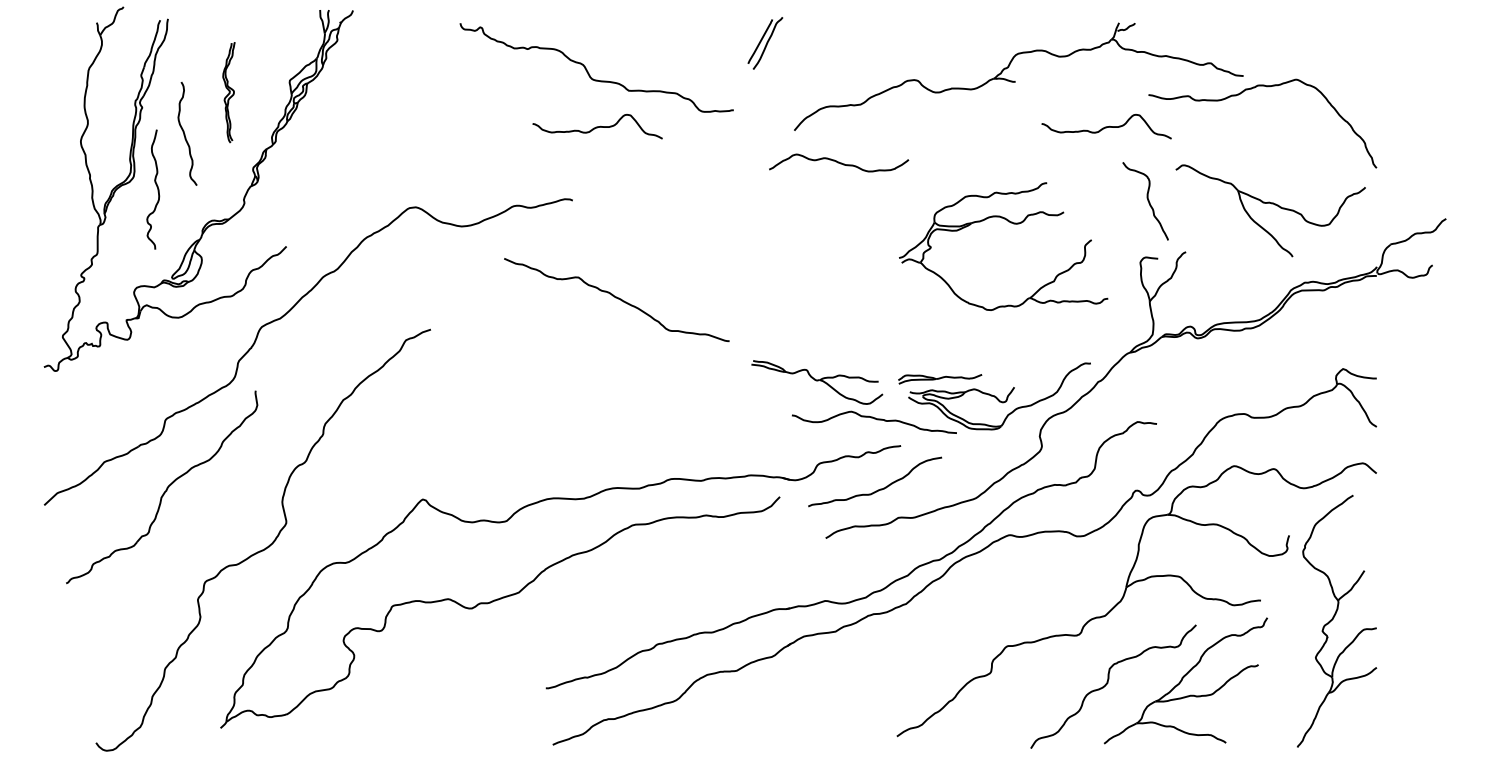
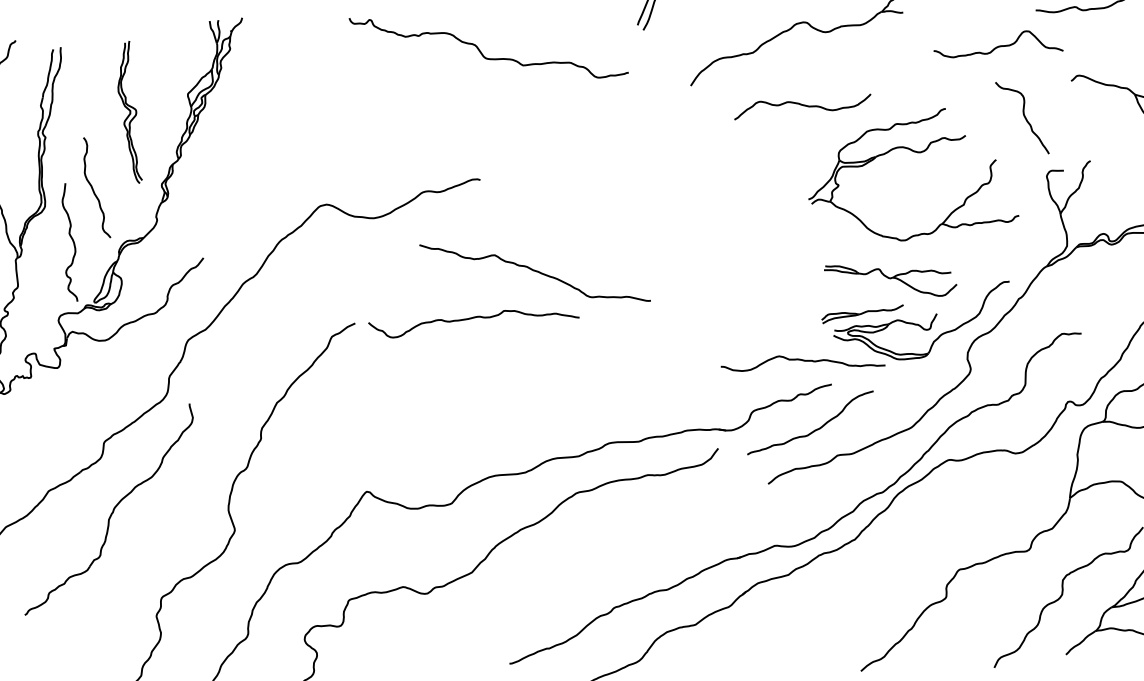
part: (228, 92) -> (128, 112), size x1.43
curve: (597, 126) -> (496, 104), removed
curve: (185, 134) -> (93, 188), moved
curve: (839, 162) -> (802, 104), moved
curve: (156, 187) -> (71, 240), moved
curve: (1147, 201) -> (1024, 118), moved
curve: (549, 338) -> (473, 318), added
part: (817, 382) -> (891, 280), moved

